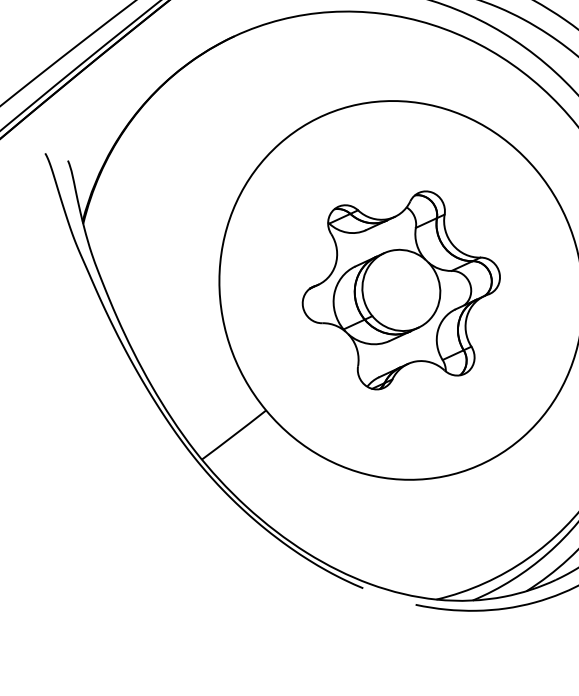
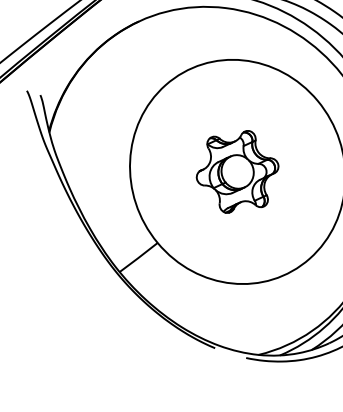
part: (401, 289) -> (237, 171), size x0.7

